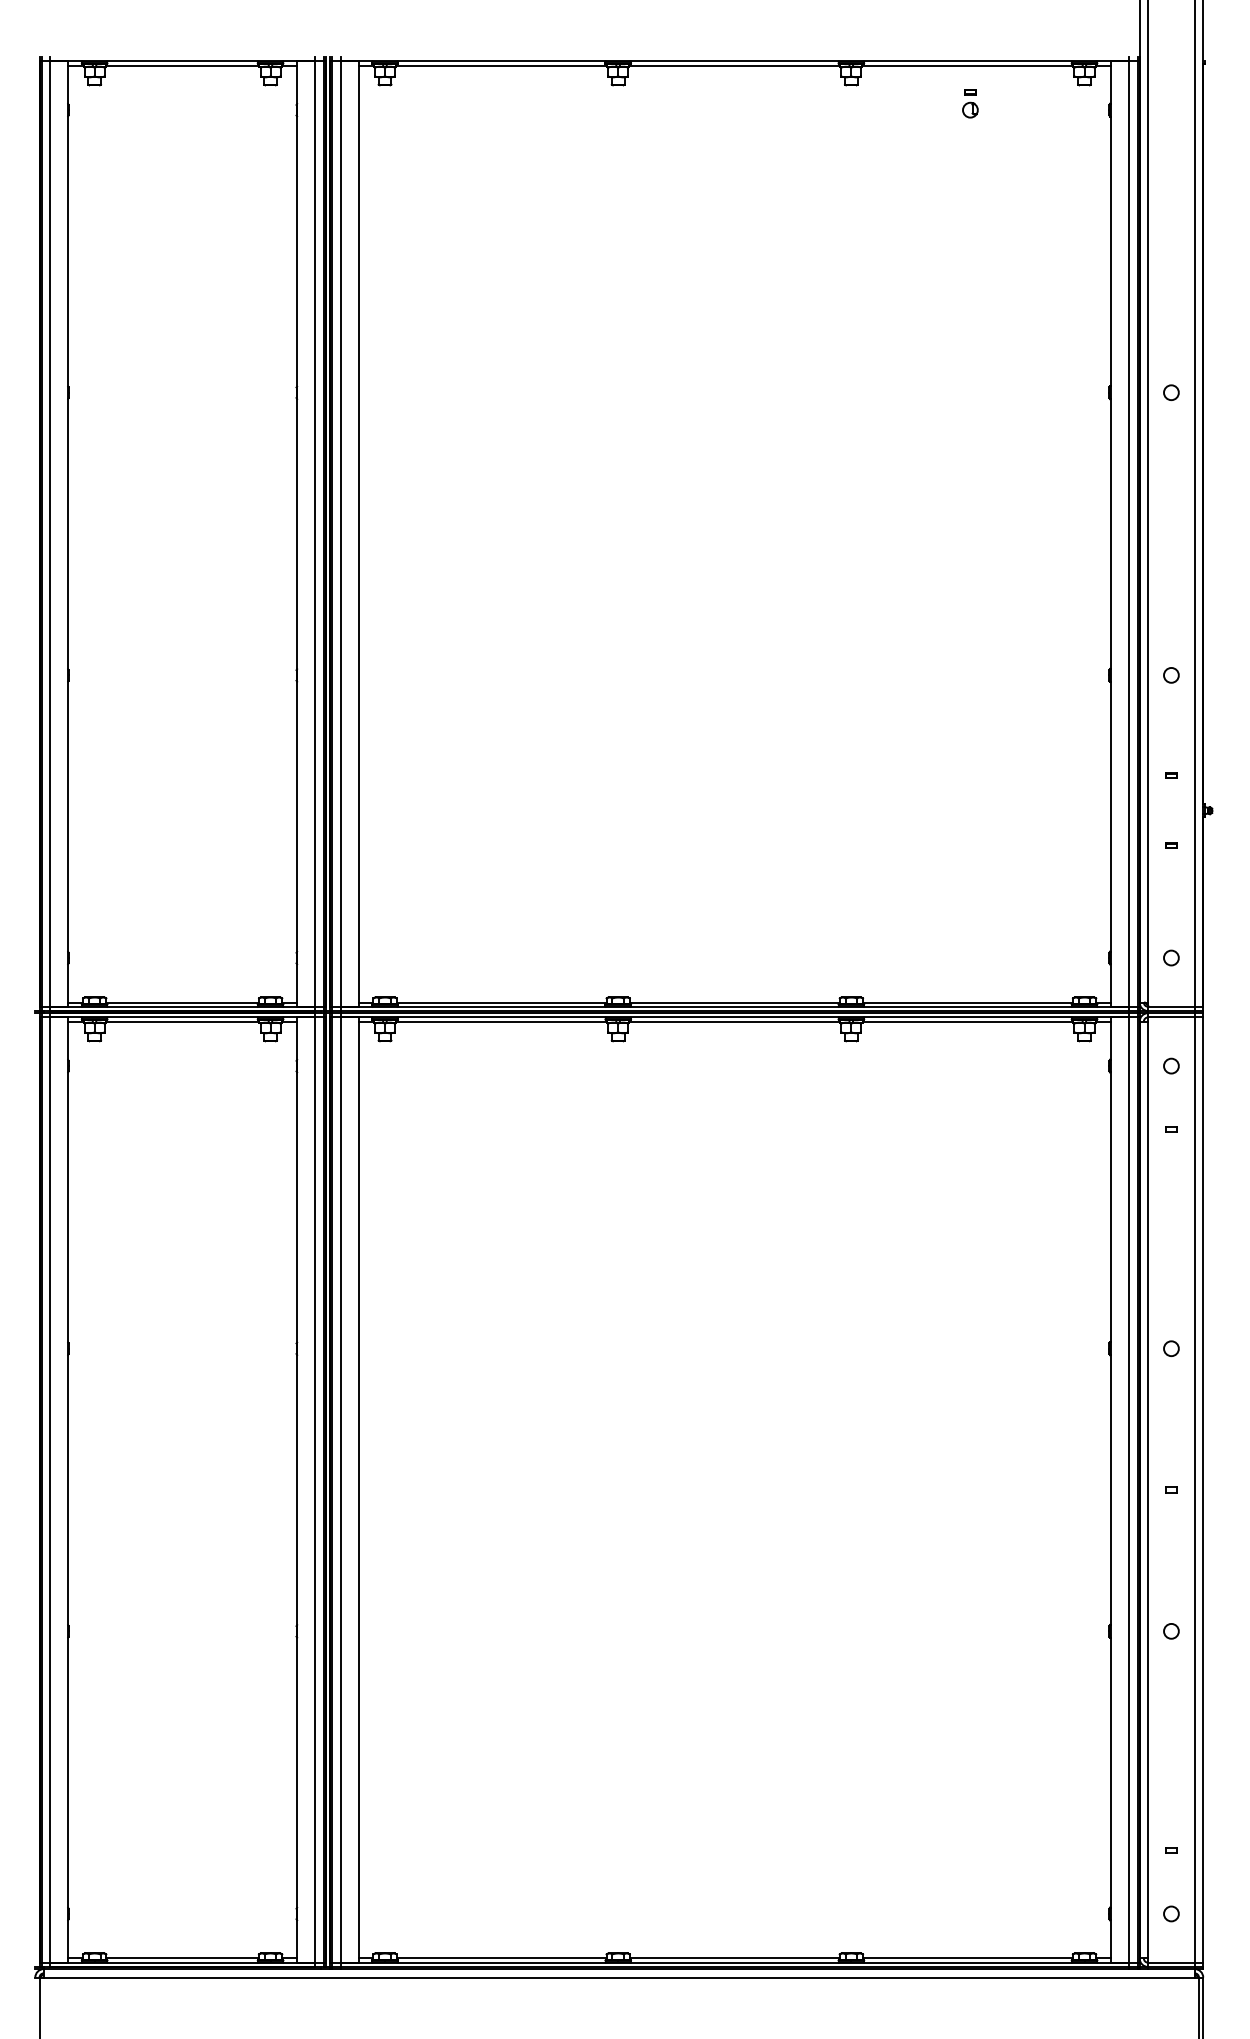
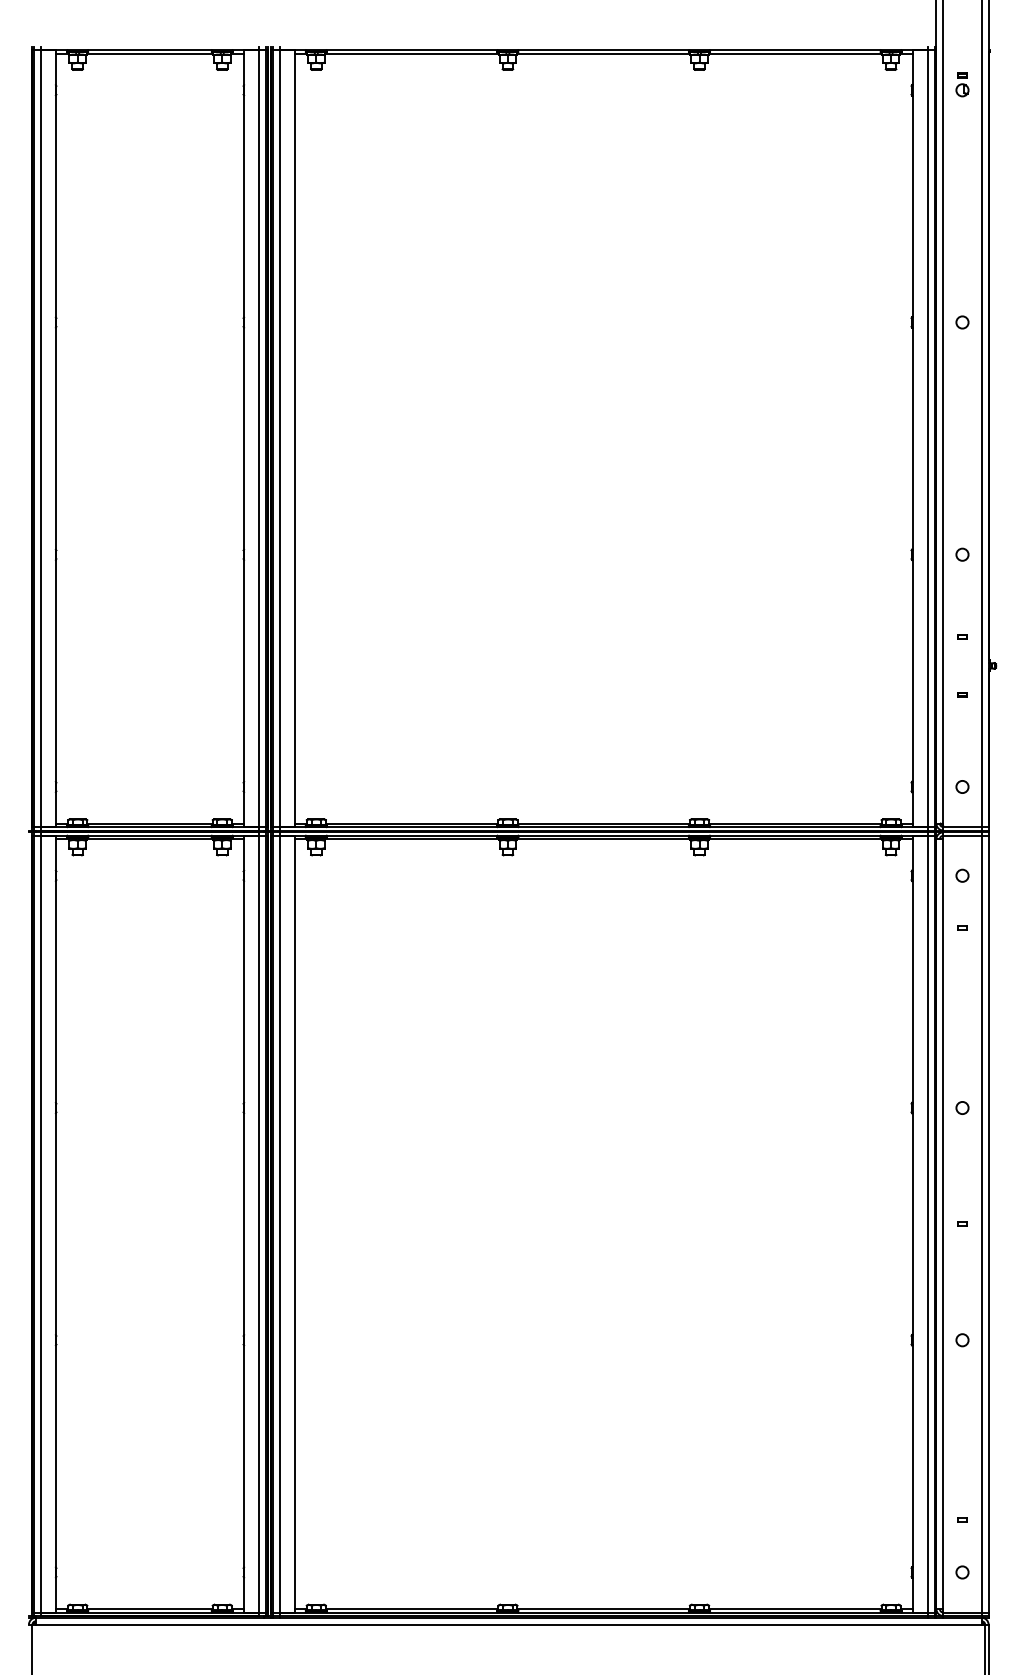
part: (970, 103) -> (962, 84), moved

